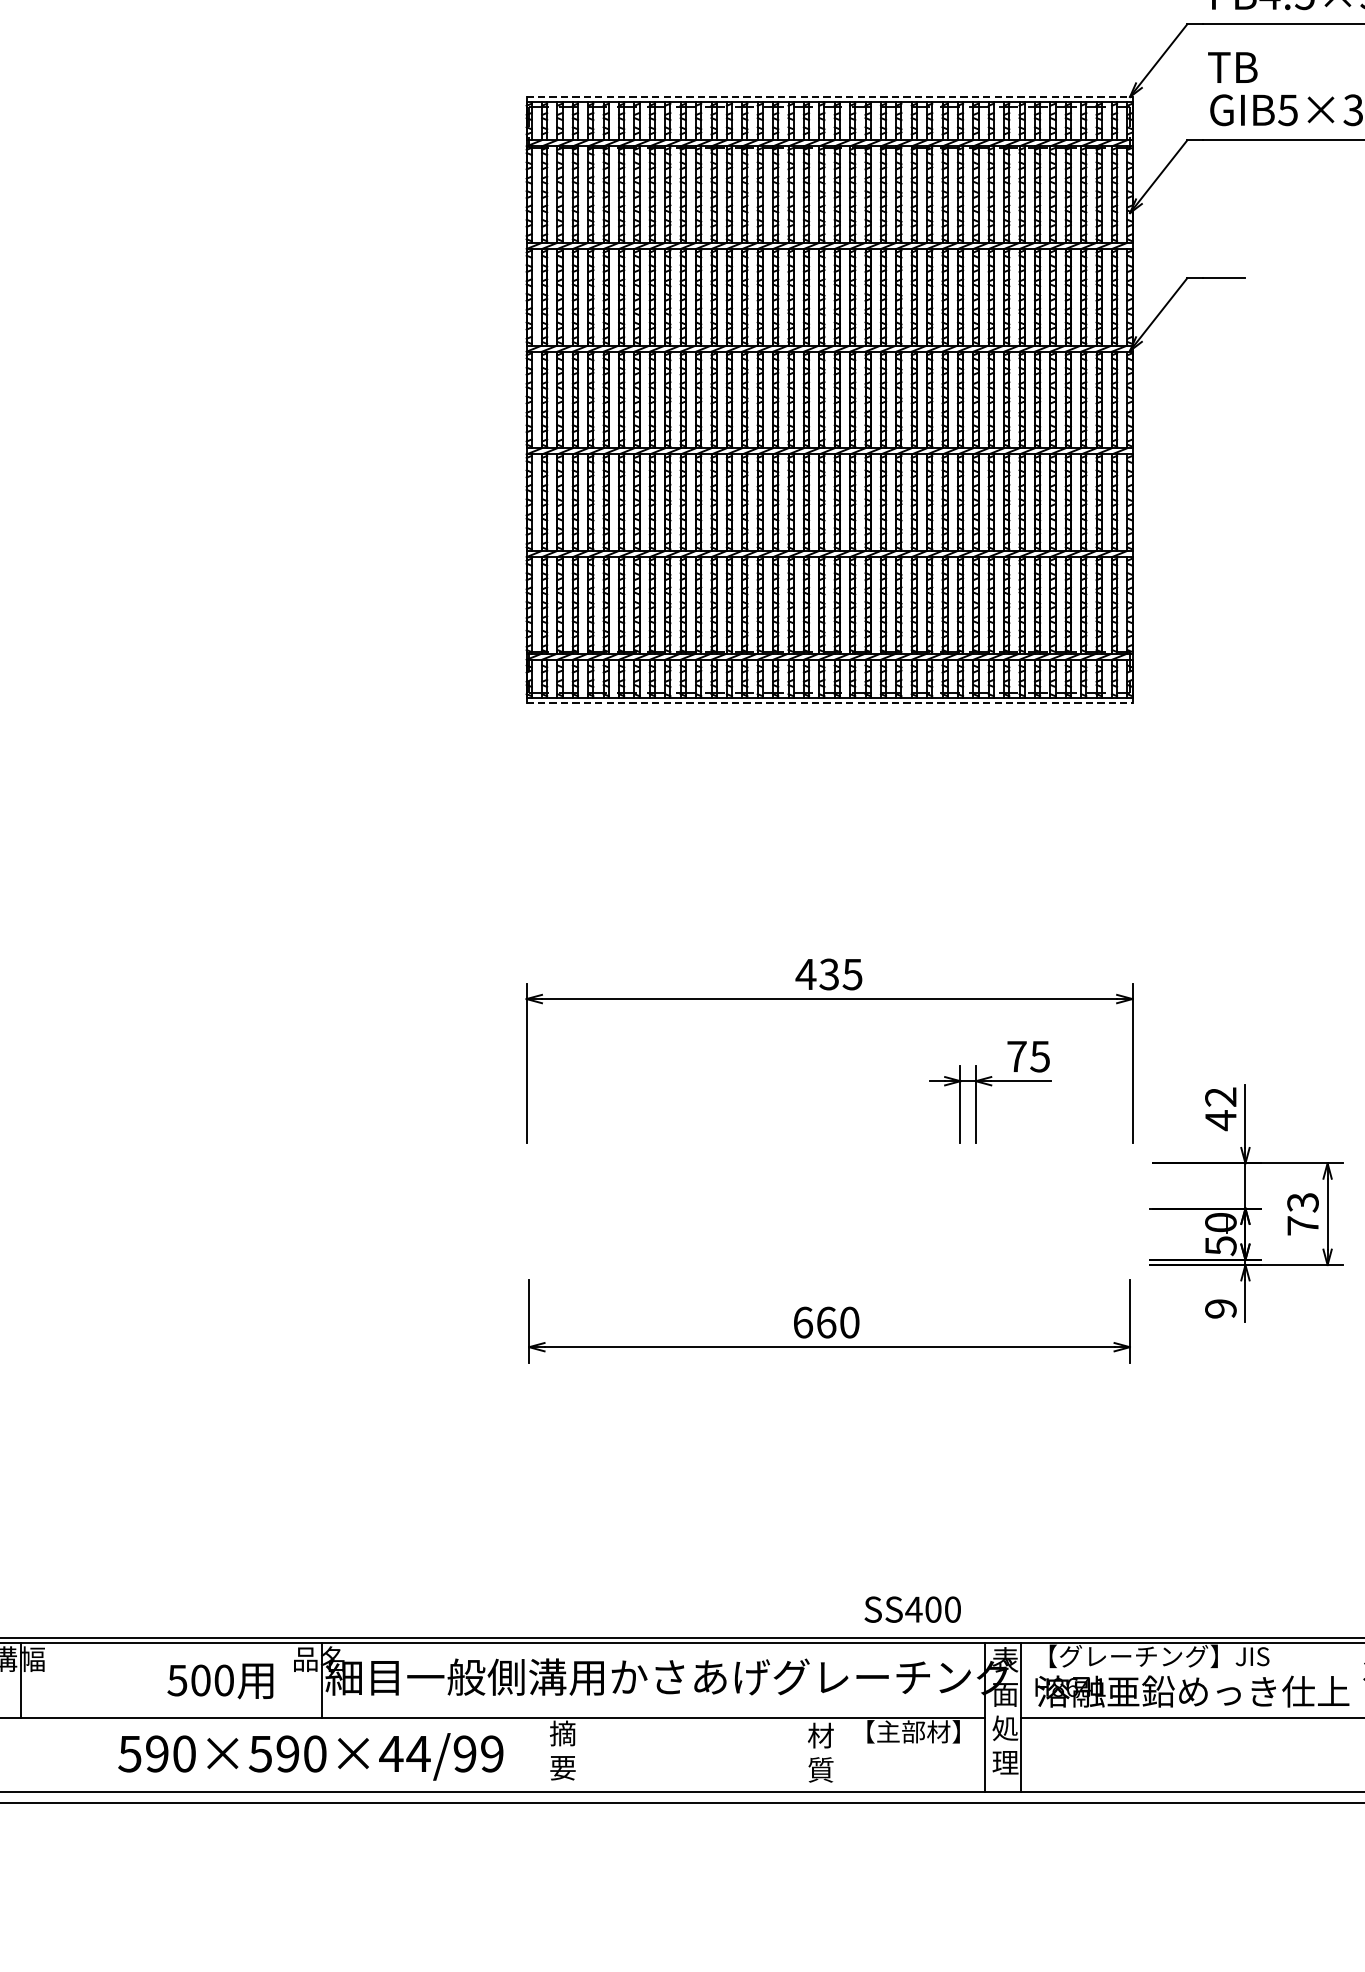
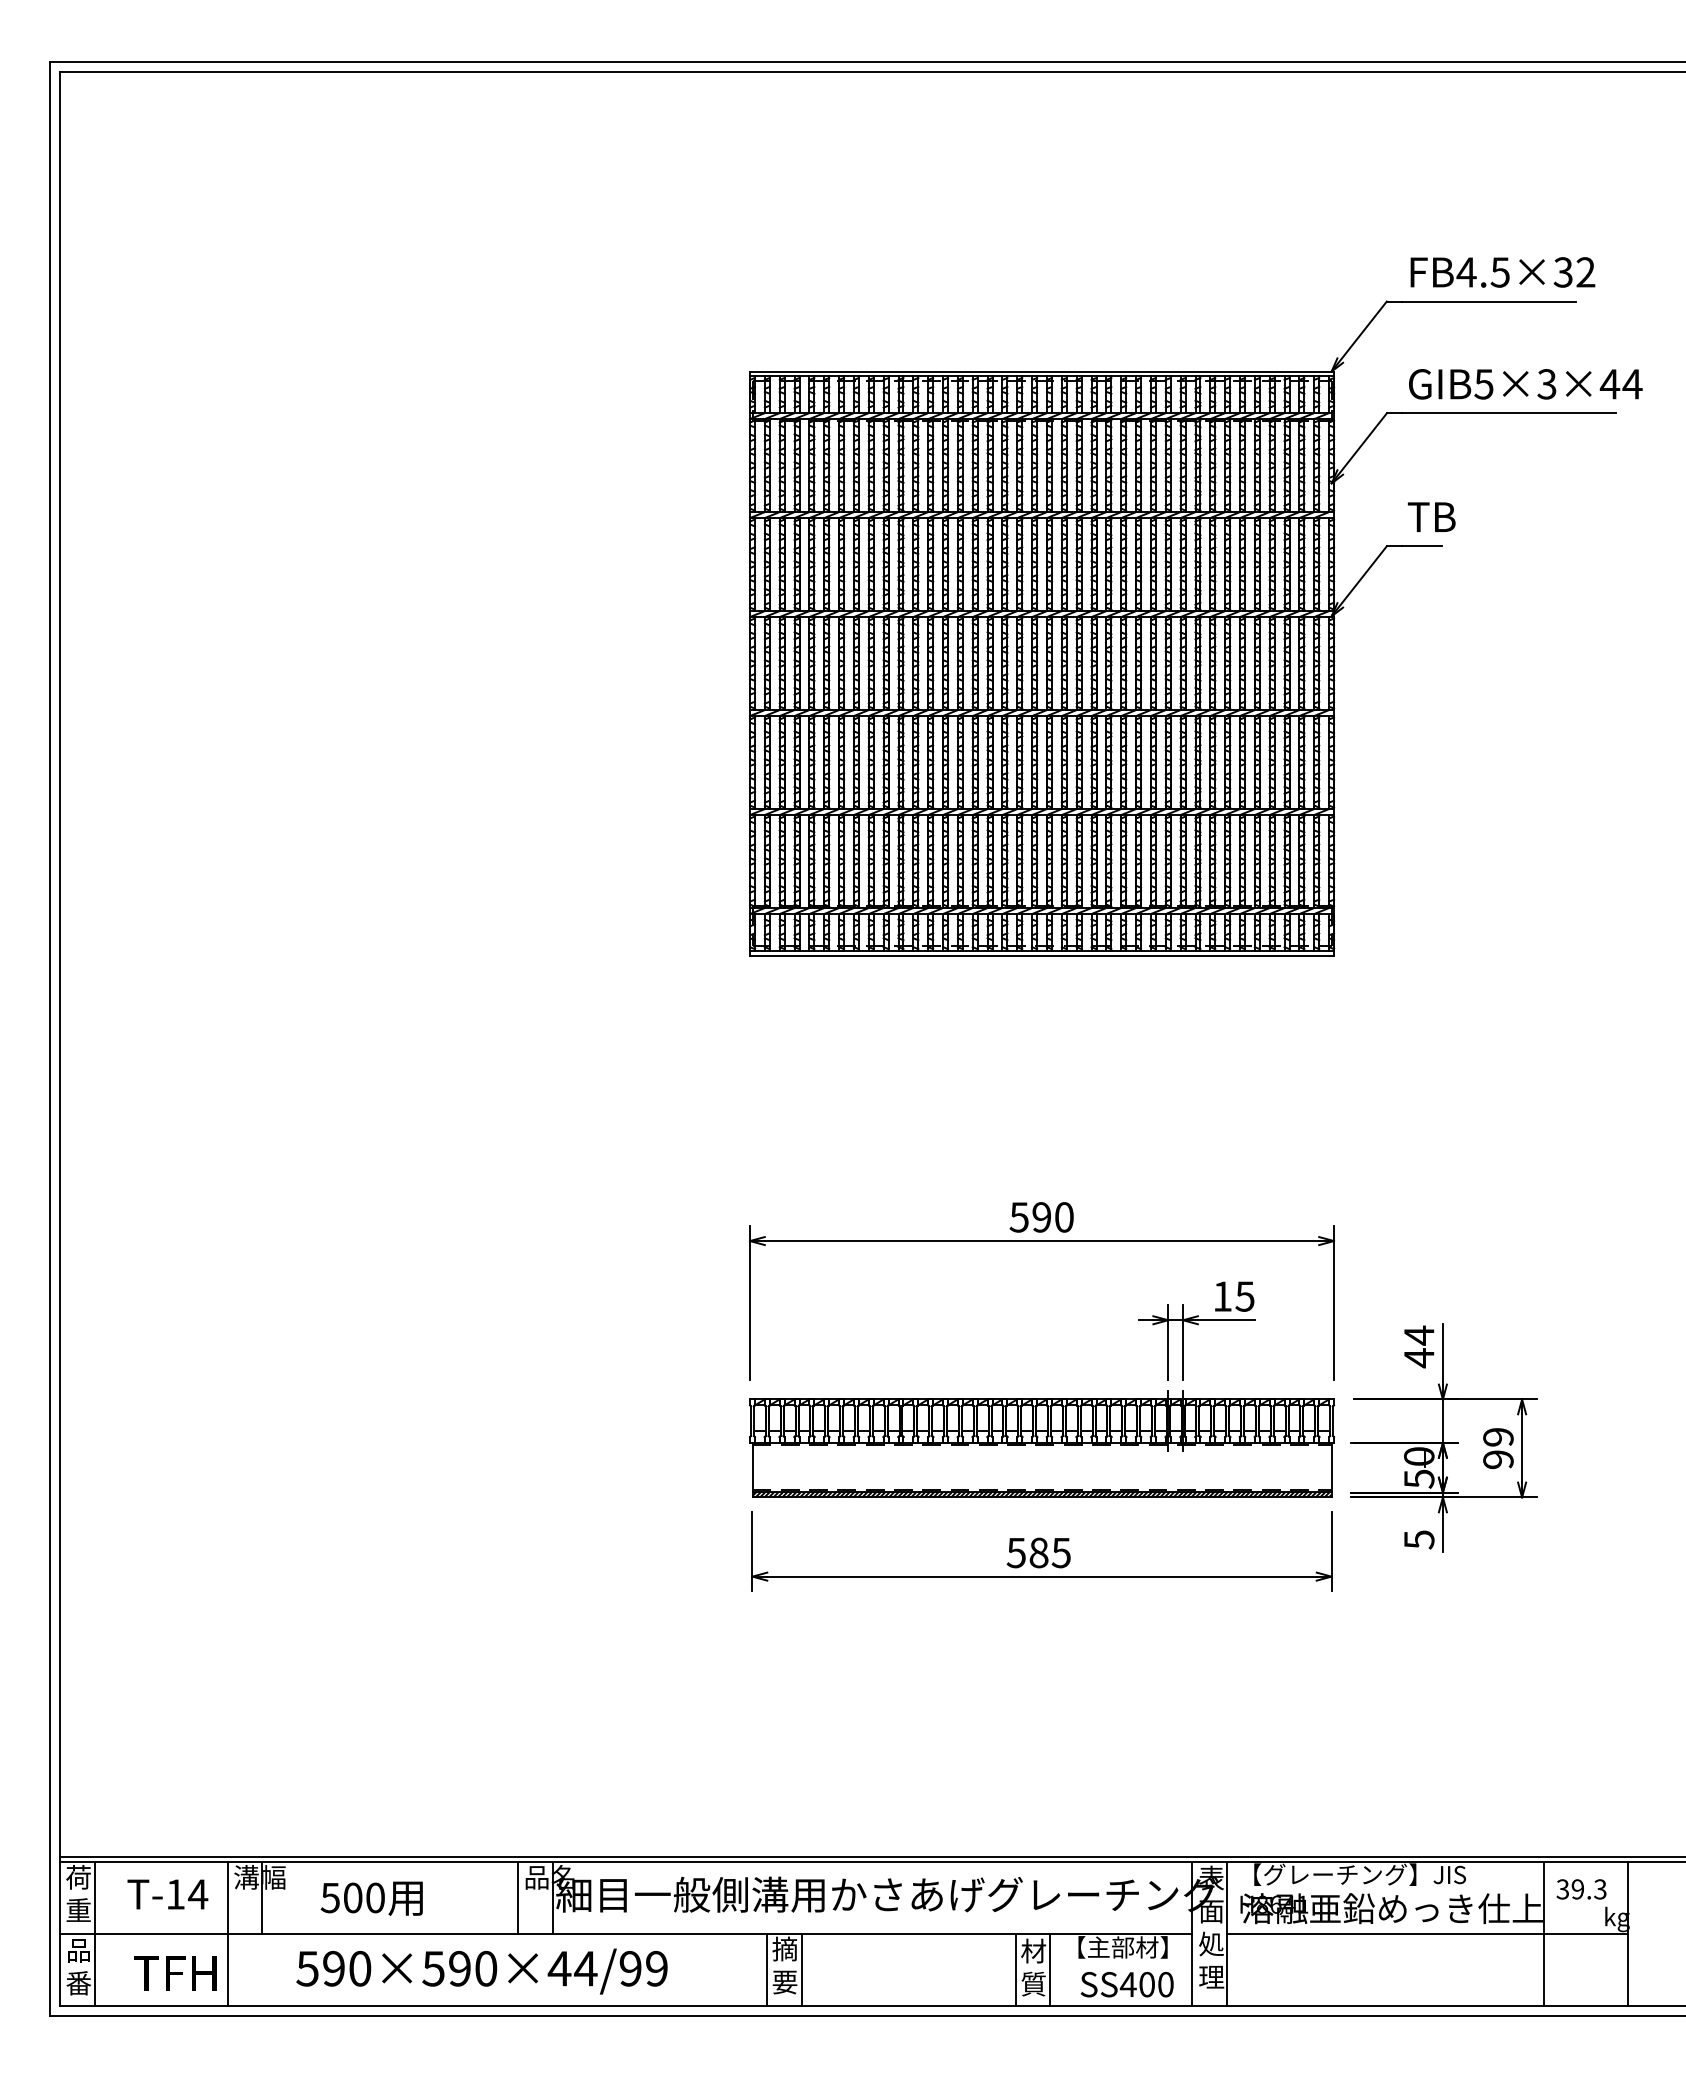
text: (1232, 66) -> (1431, 516), moved
line: (830, 96) -> (1042, 371), dashed -> solid
line: (830, 702) -> (1042, 955), dashed -> solid
text: (829, 974) -> (1041, 1217), 435 -> 590
text: (1016, 1056) -> (1222, 1296), 75 -> 15
text: (1221, 1097) -> (1419, 1335), 42 -> 44
part: (830, 1209) -> (1042, 1443), added
text: (1303, 1214) -> (1498, 1448), 73 -> 99
text: (1221, 1308) -> (1419, 1539), 9 -> 5
text: (825, 1322) -> (1038, 1552), 660 -> 585
text: (912, 1609) -> (1126, 1984), moved
line: (286, 1680) -> (518, 1897), added
text: (220, 1681) -> (371, 1898), moved
line: (1349, 1717) -> (1543, 1933), added
line: (543, 1754) -> (766, 1969), added
line: (580, 1754) -> (801, 1969), added
line: (802, 1754) -> (1015, 1969), added
line: (838, 1754) -> (1050, 1969), added
text: (310, 1756) -> (481, 1971), moved

